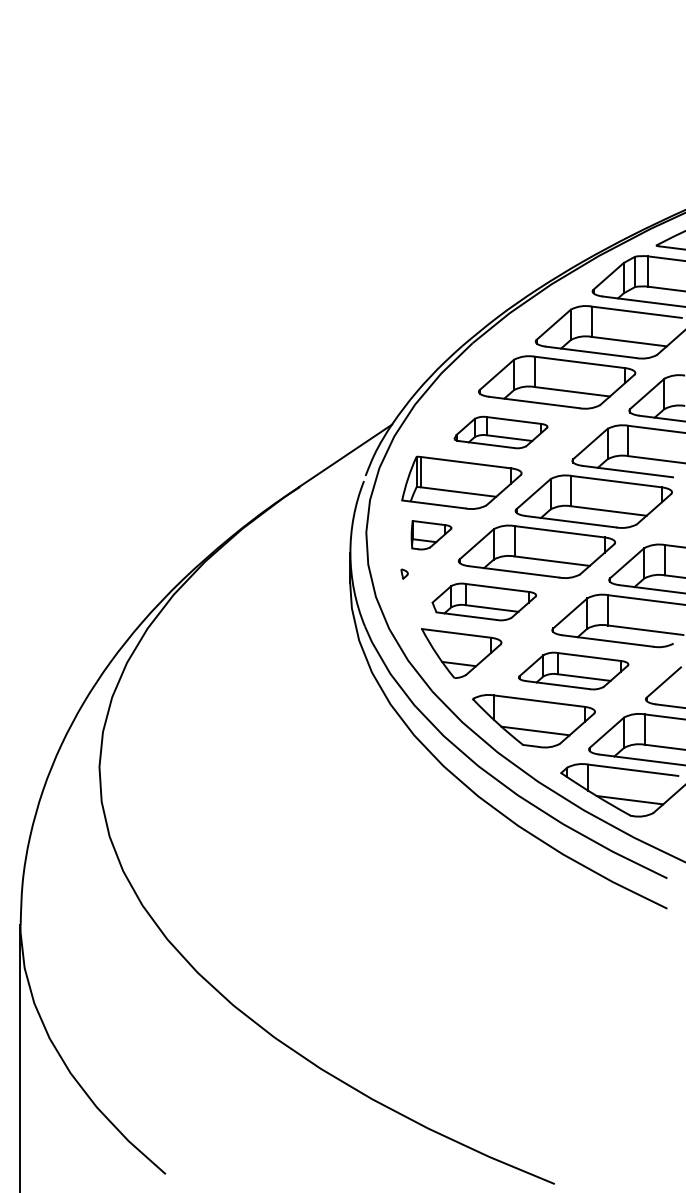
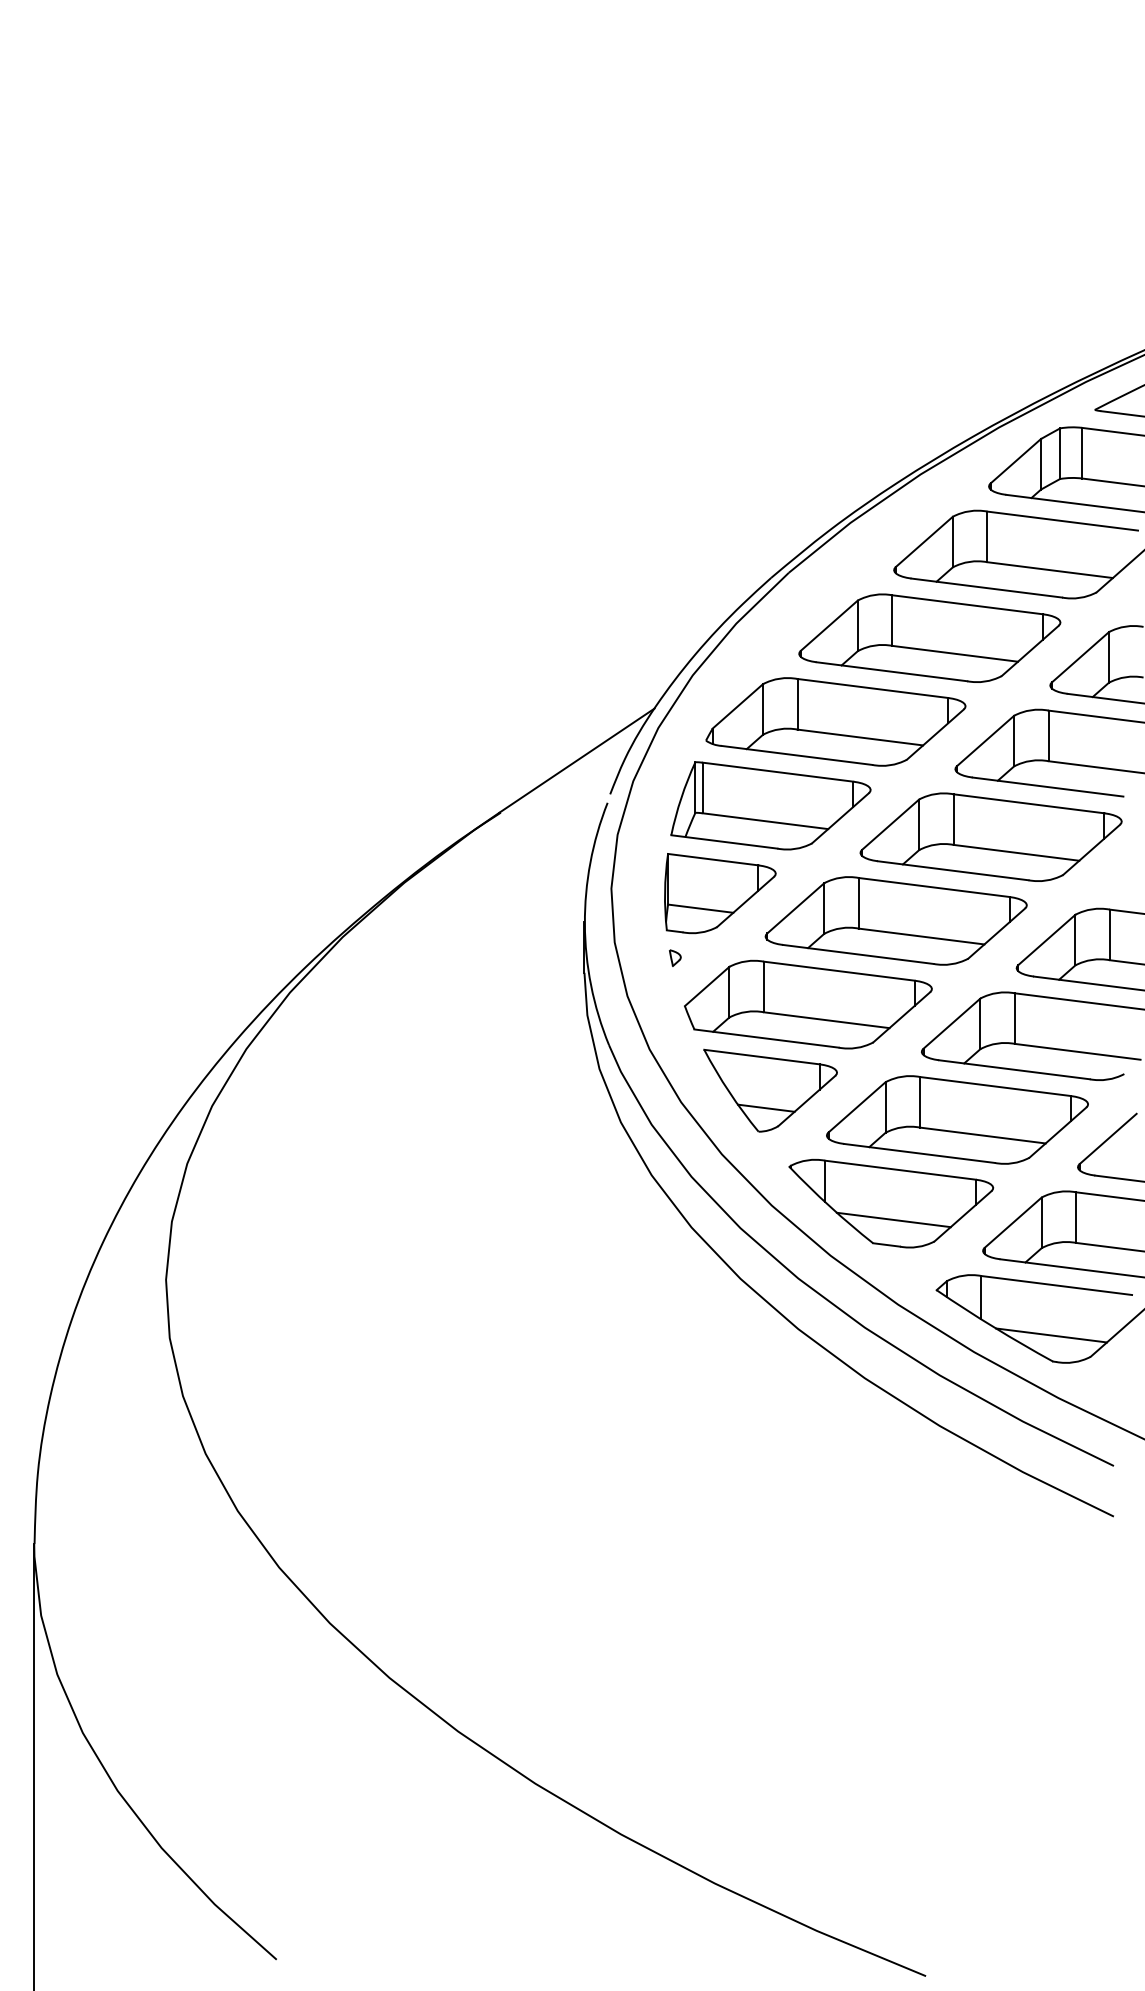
part: (500, 432) -> (835, 721), size x1.67
part: (431, 534) -> (720, 892), size x1.67
part: (484, 601) -> (808, 1003), size x1.43
part: (573, 670) -> (957, 1119), size x1.43

